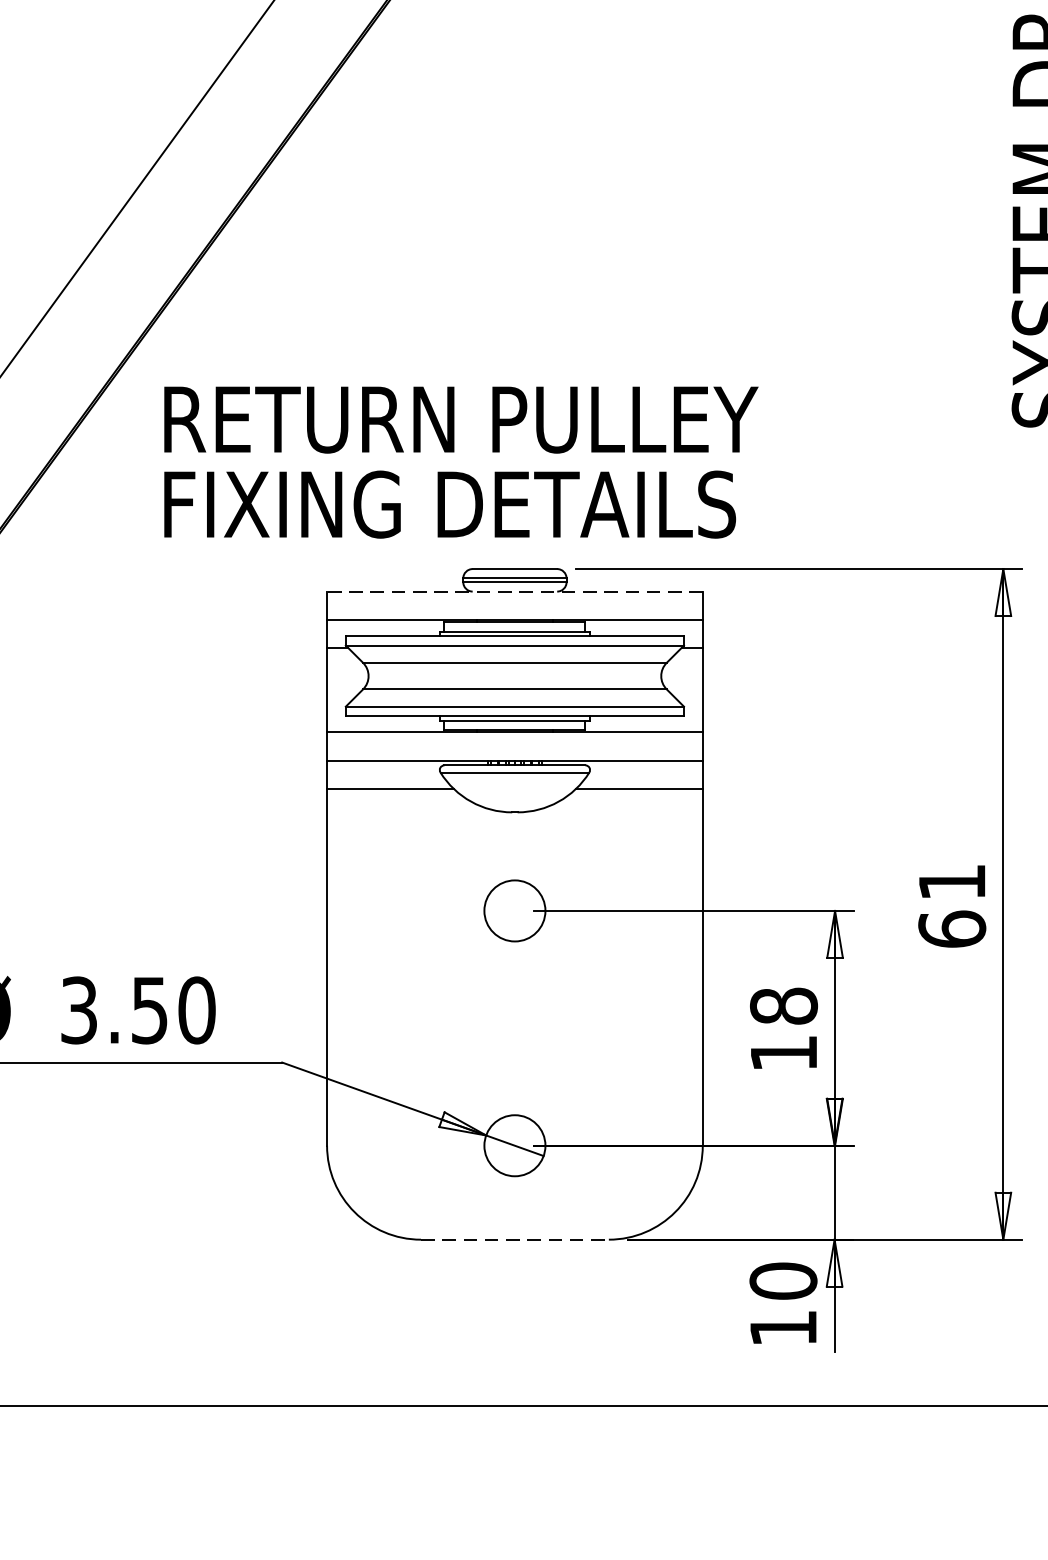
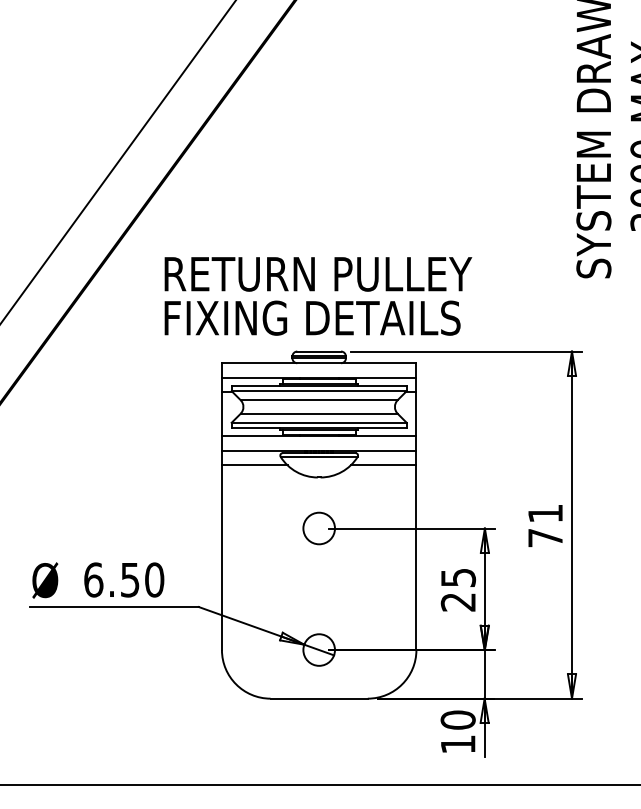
text: (461, 462) -> (318, 296), moved
line: (513, 592) -> (318, 363), dashed -> solid
text: (952, 928) -> (545, 537), 61 -> 71
text: (78, 1009) -> (93, 579), 3.50 -> 6.50
text: (784, 1028) -> (458, 589), 18 -> 25
line: (515, 1239) -> (319, 698), dashed -> solid

